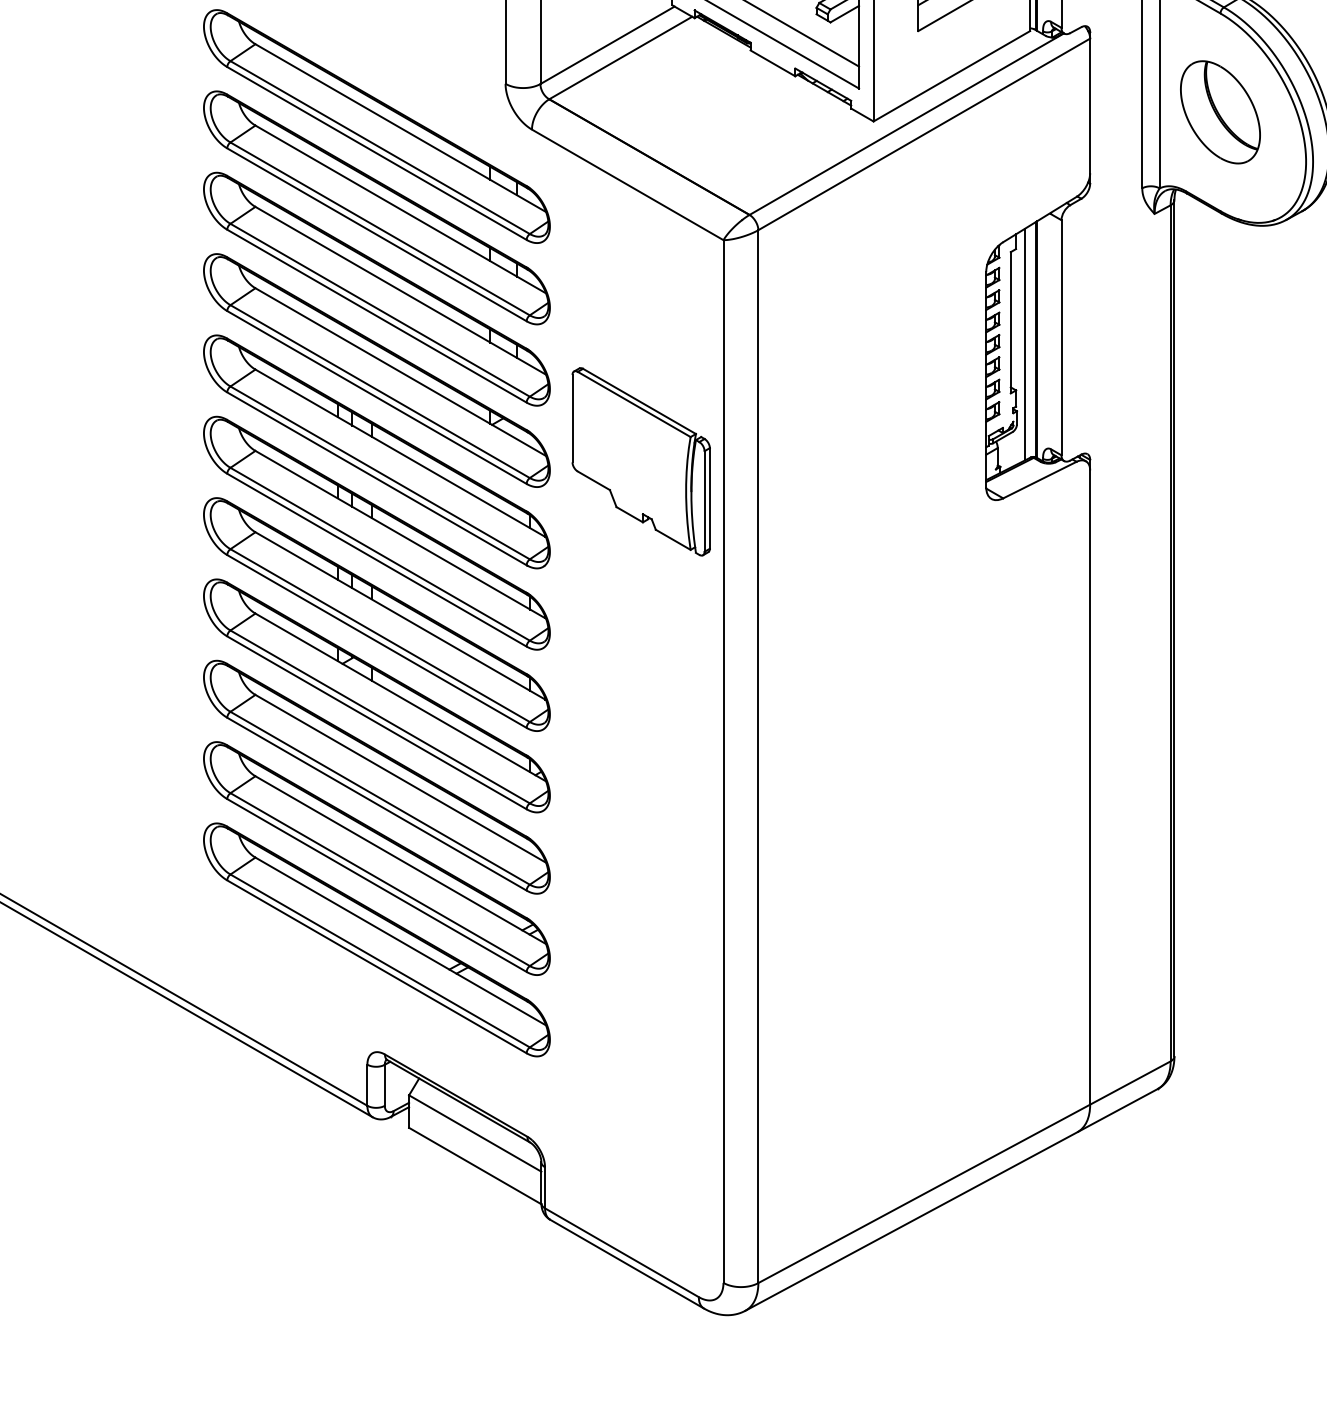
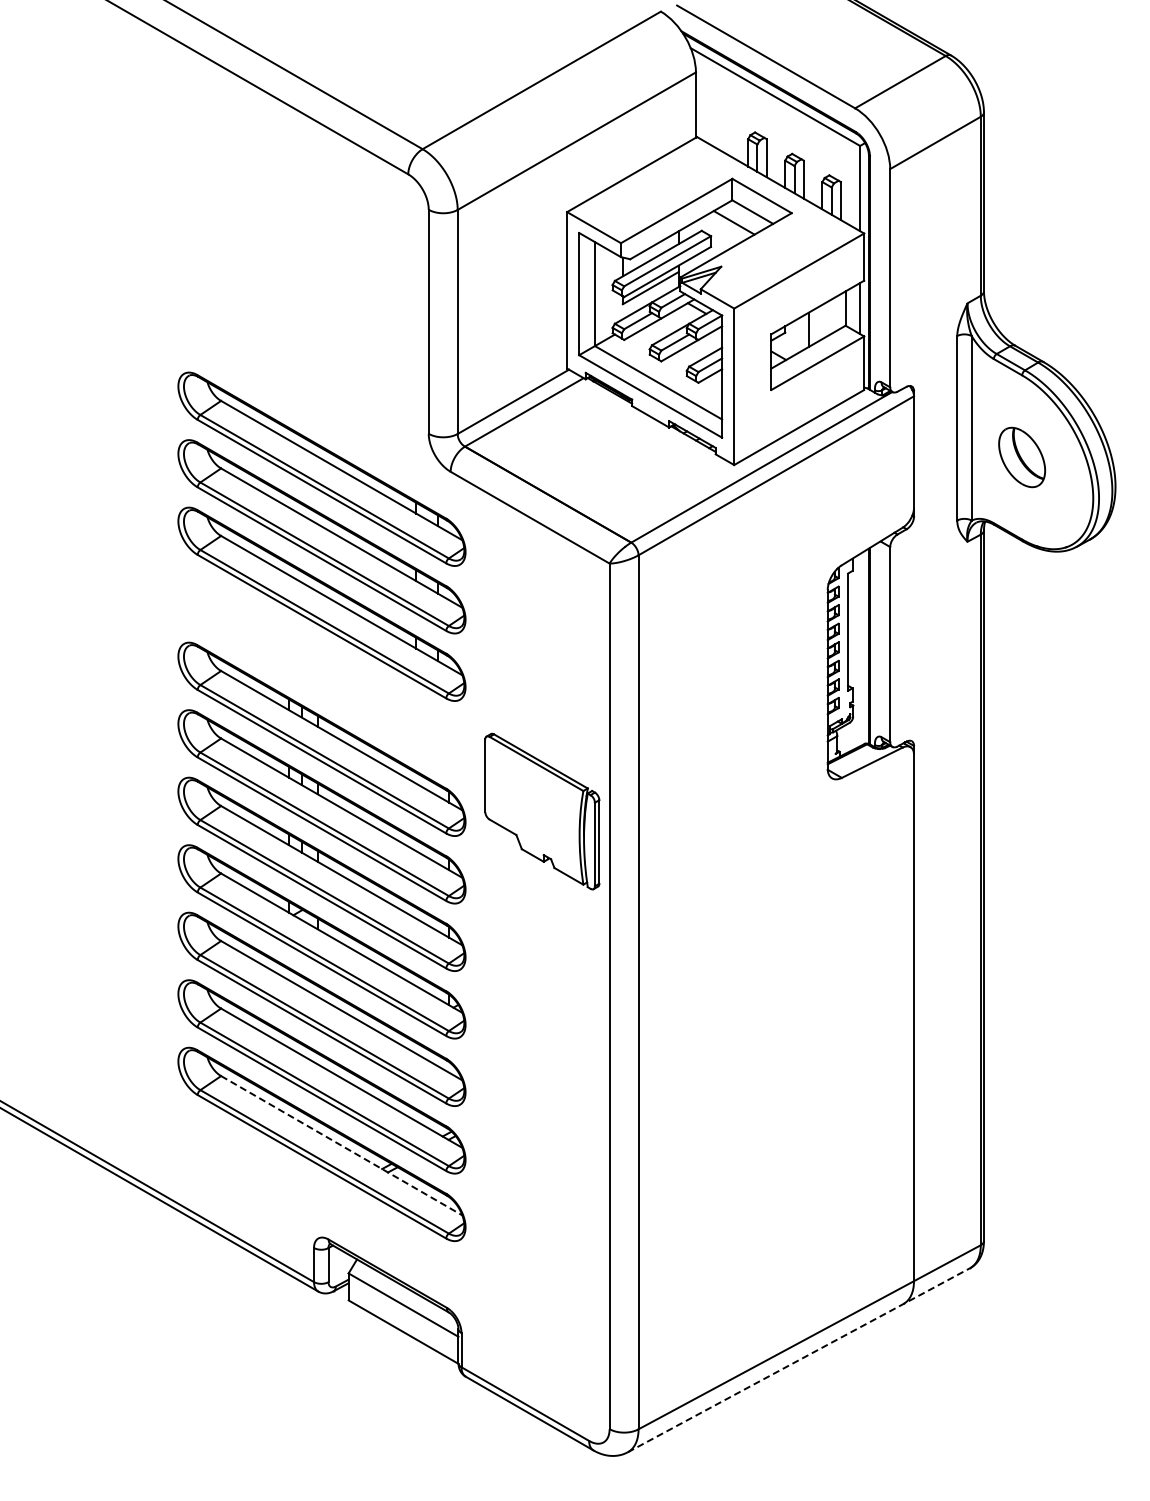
part: (1219, 112) -> (1021, 457), size x0.7
line: (1025, 343) -> (860, 649), removed
part: (376, 370) -> (321, 671), removed
part: (641, 461) -> (542, 811), moved
line: (401, 941) -> (342, 1145), solid -> dashed
line: (952, 1200) -> (799, 1360), solid -> dashed

